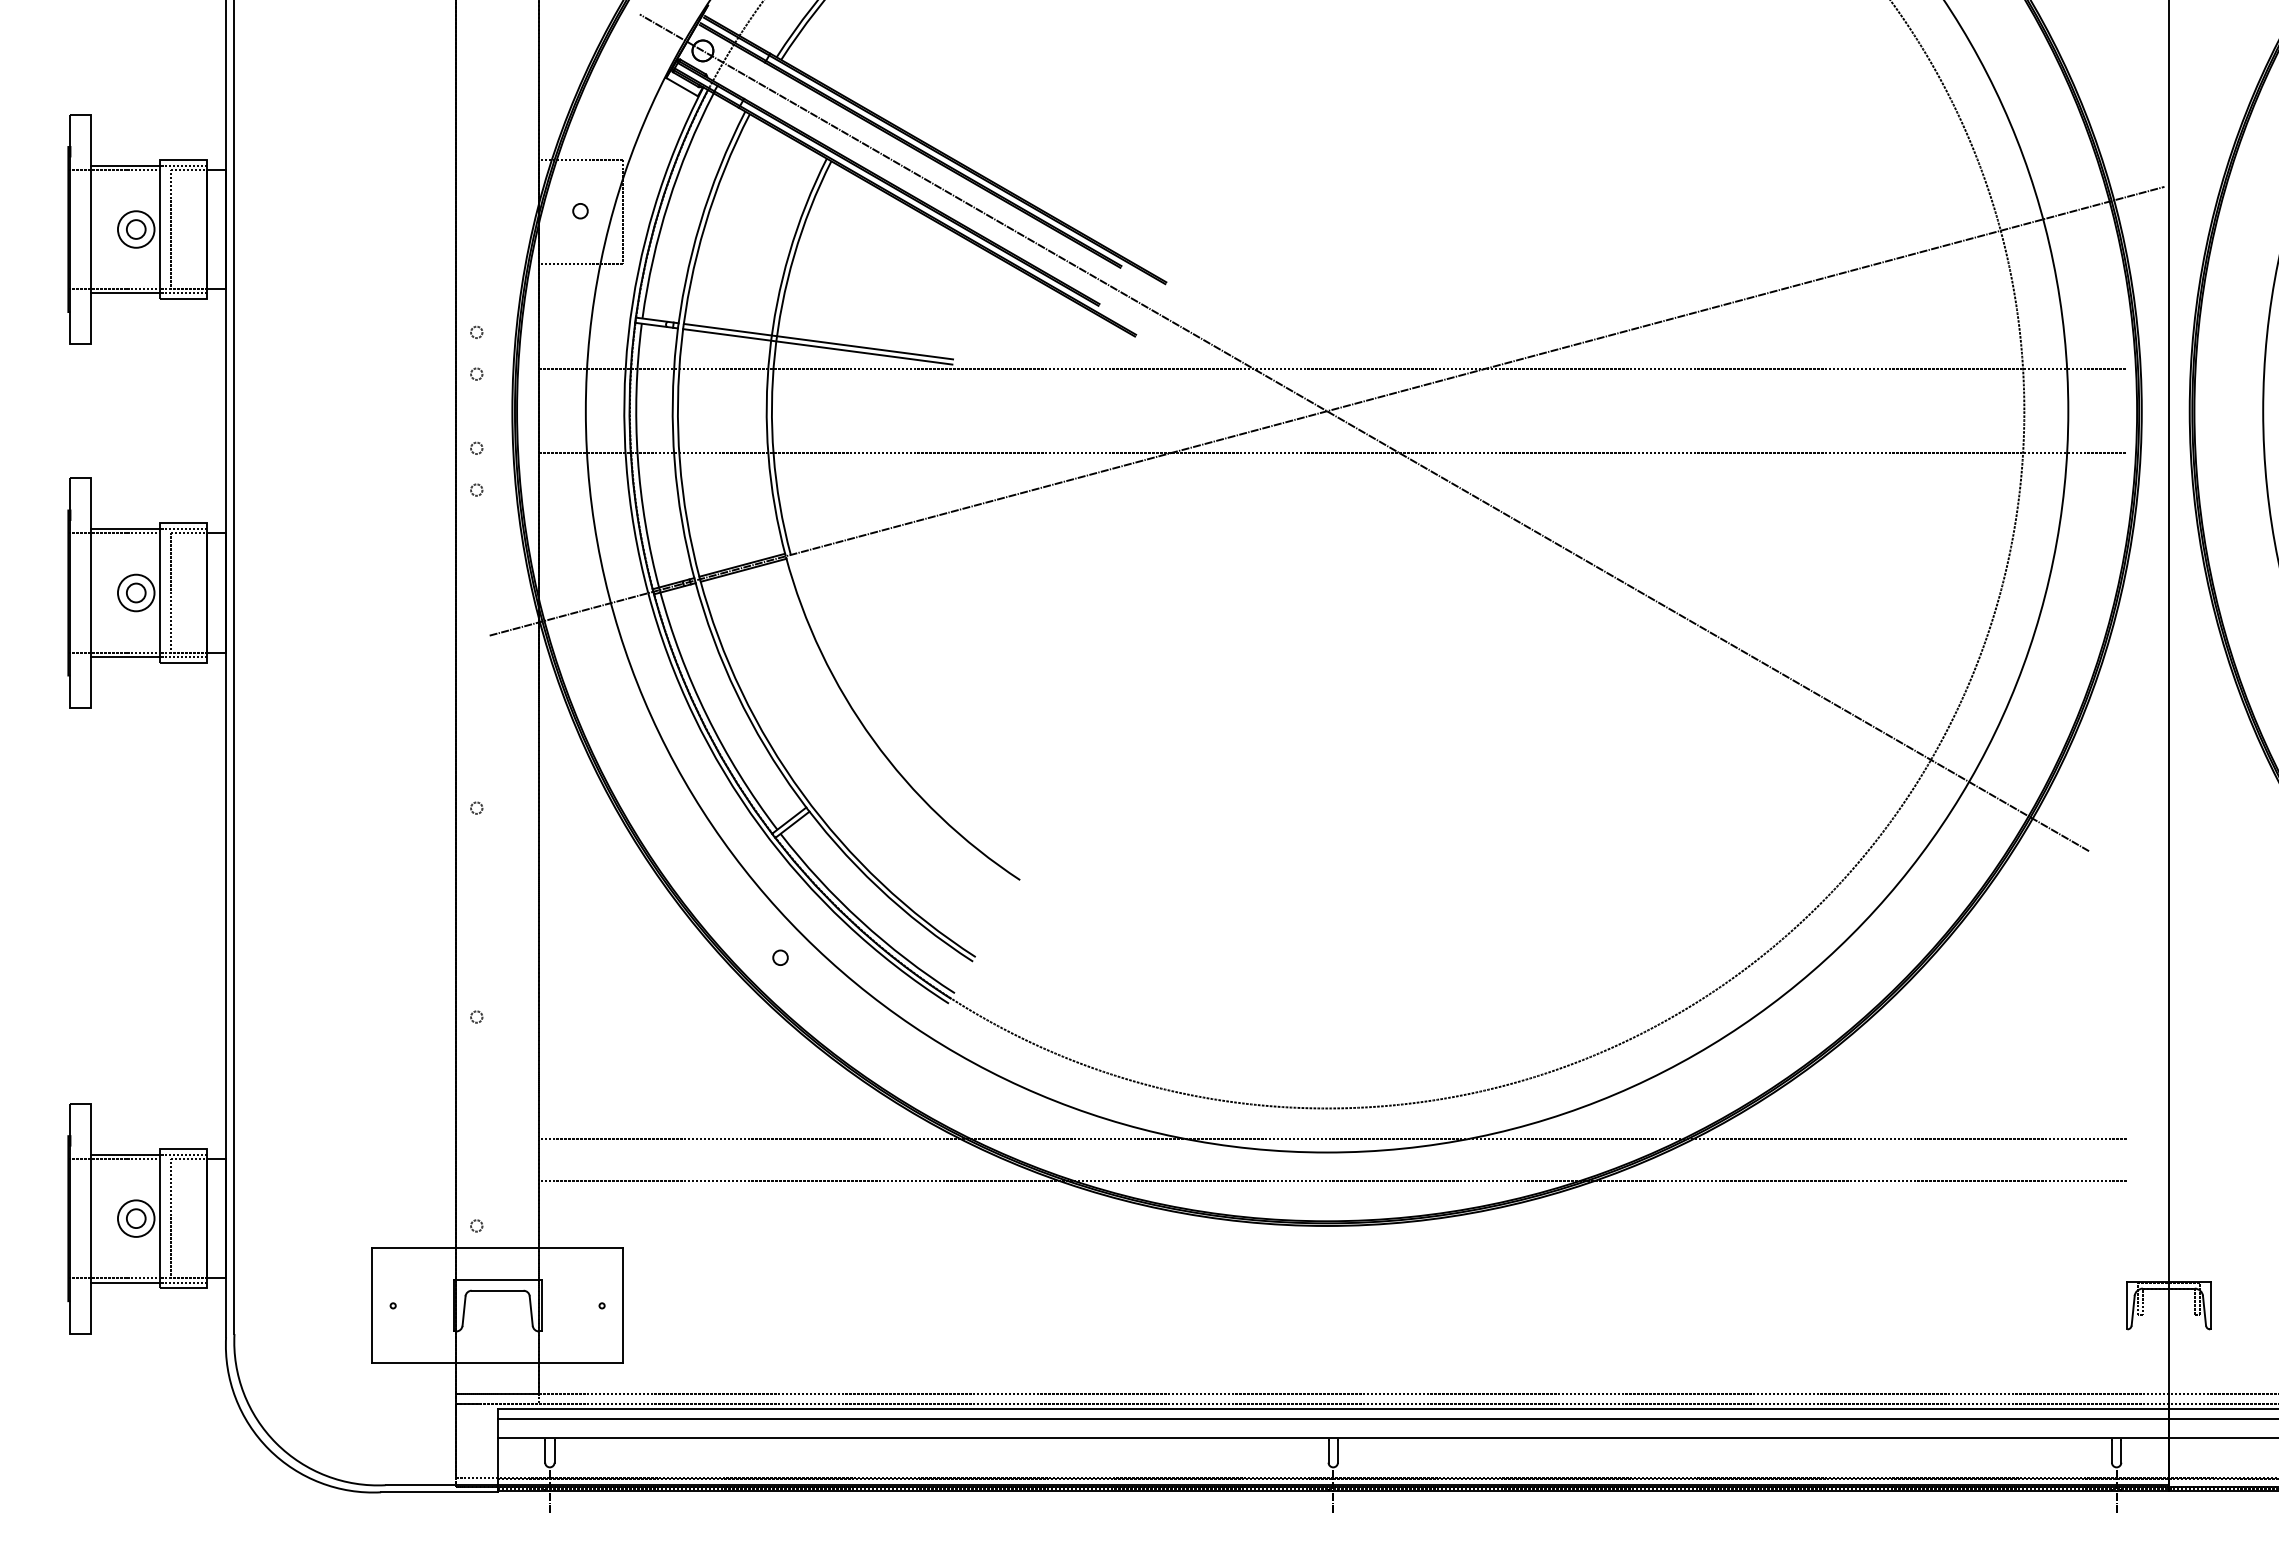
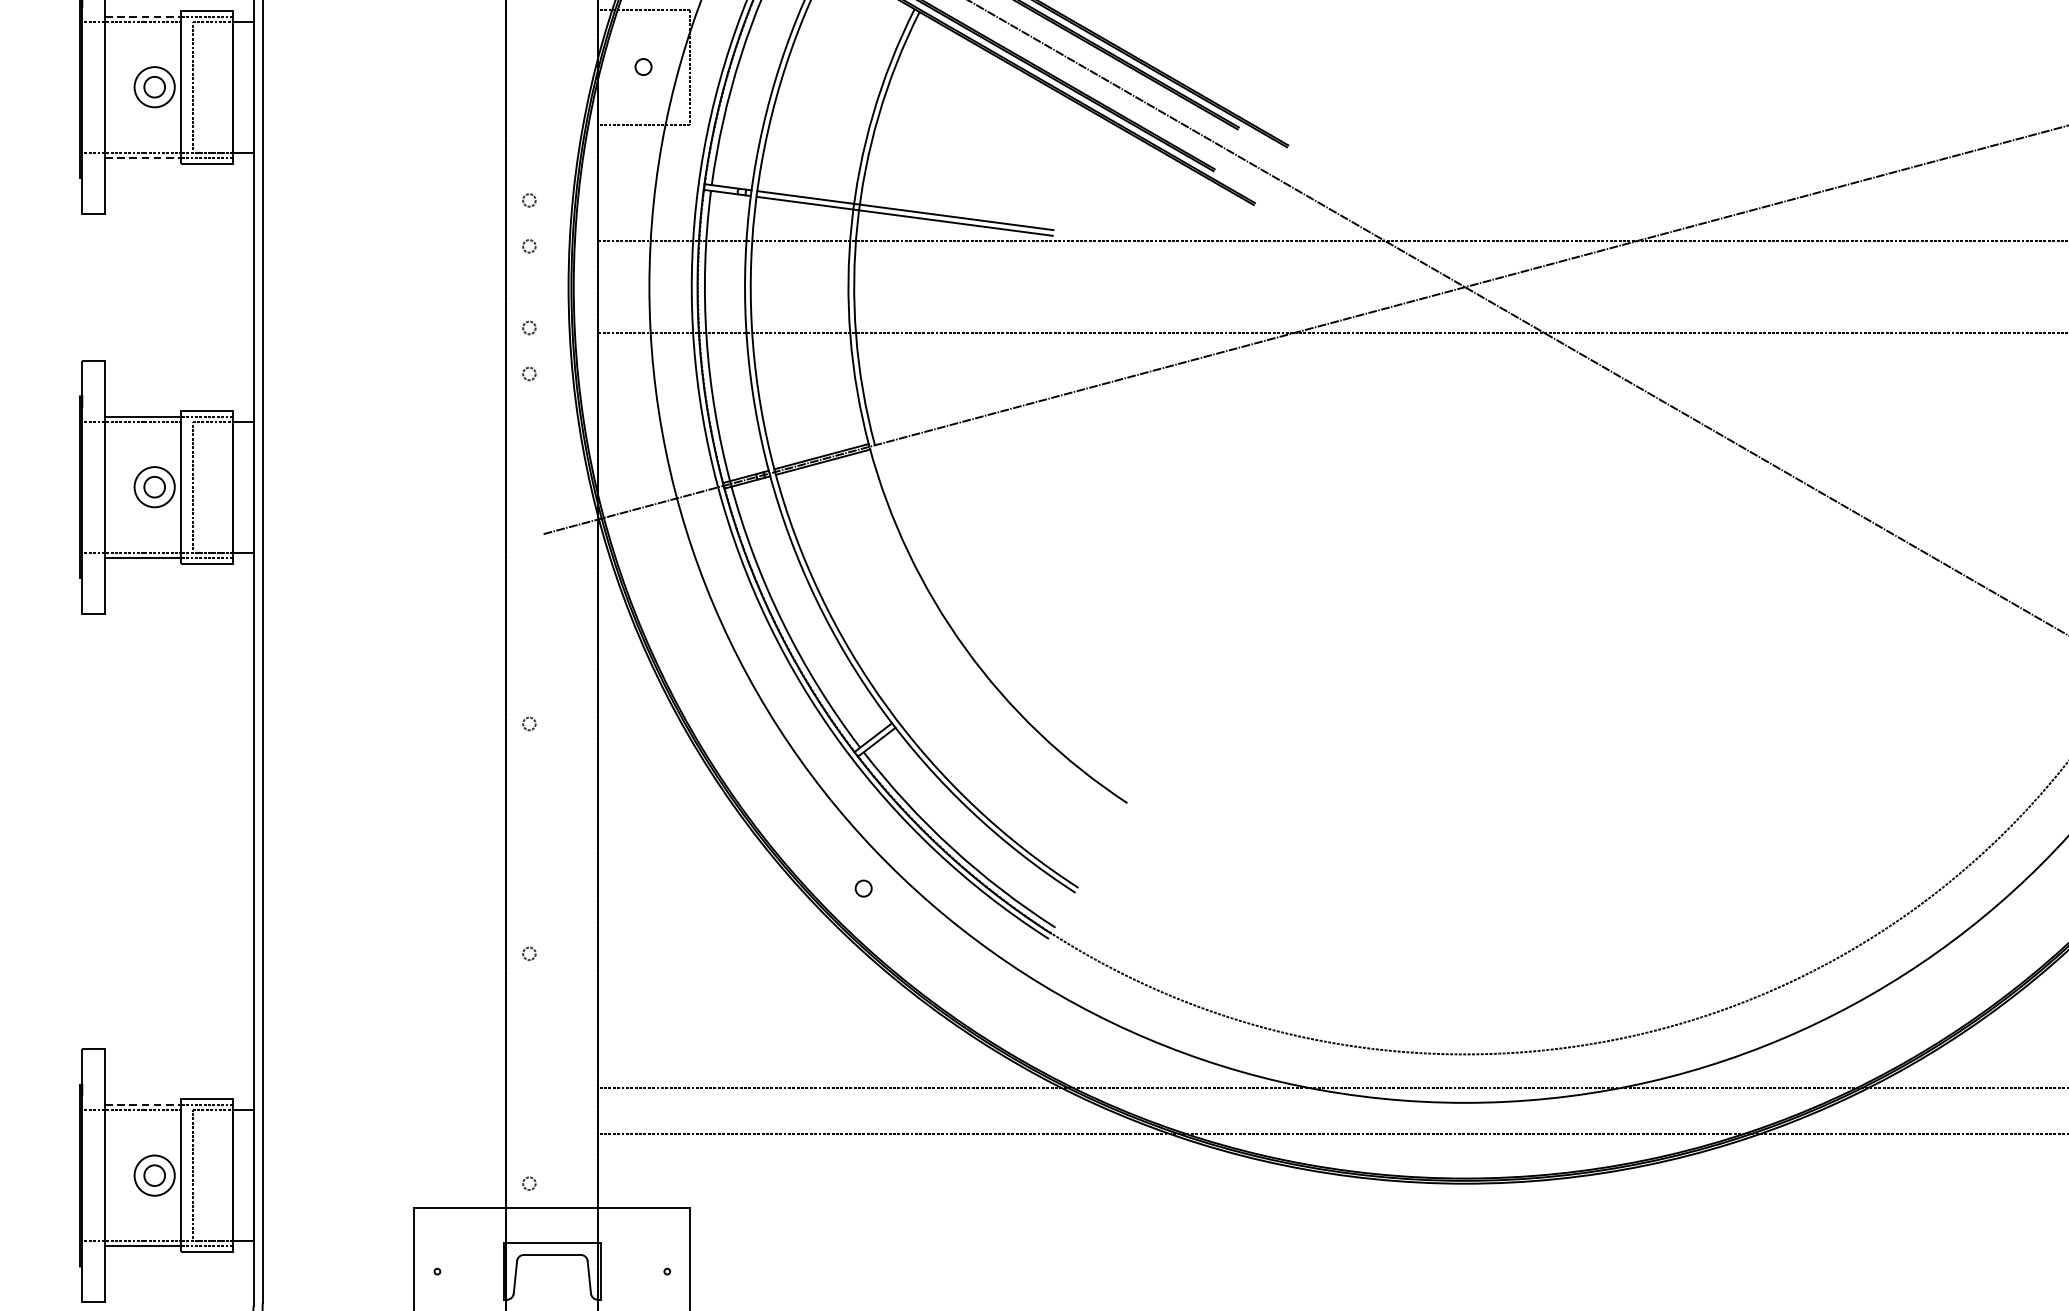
line: (126, 165) -> (143, 16), solid -> dashed
line: (126, 293) -> (143, 157), solid -> dashed
line: (126, 1154) -> (143, 1105), solid -> dashed

